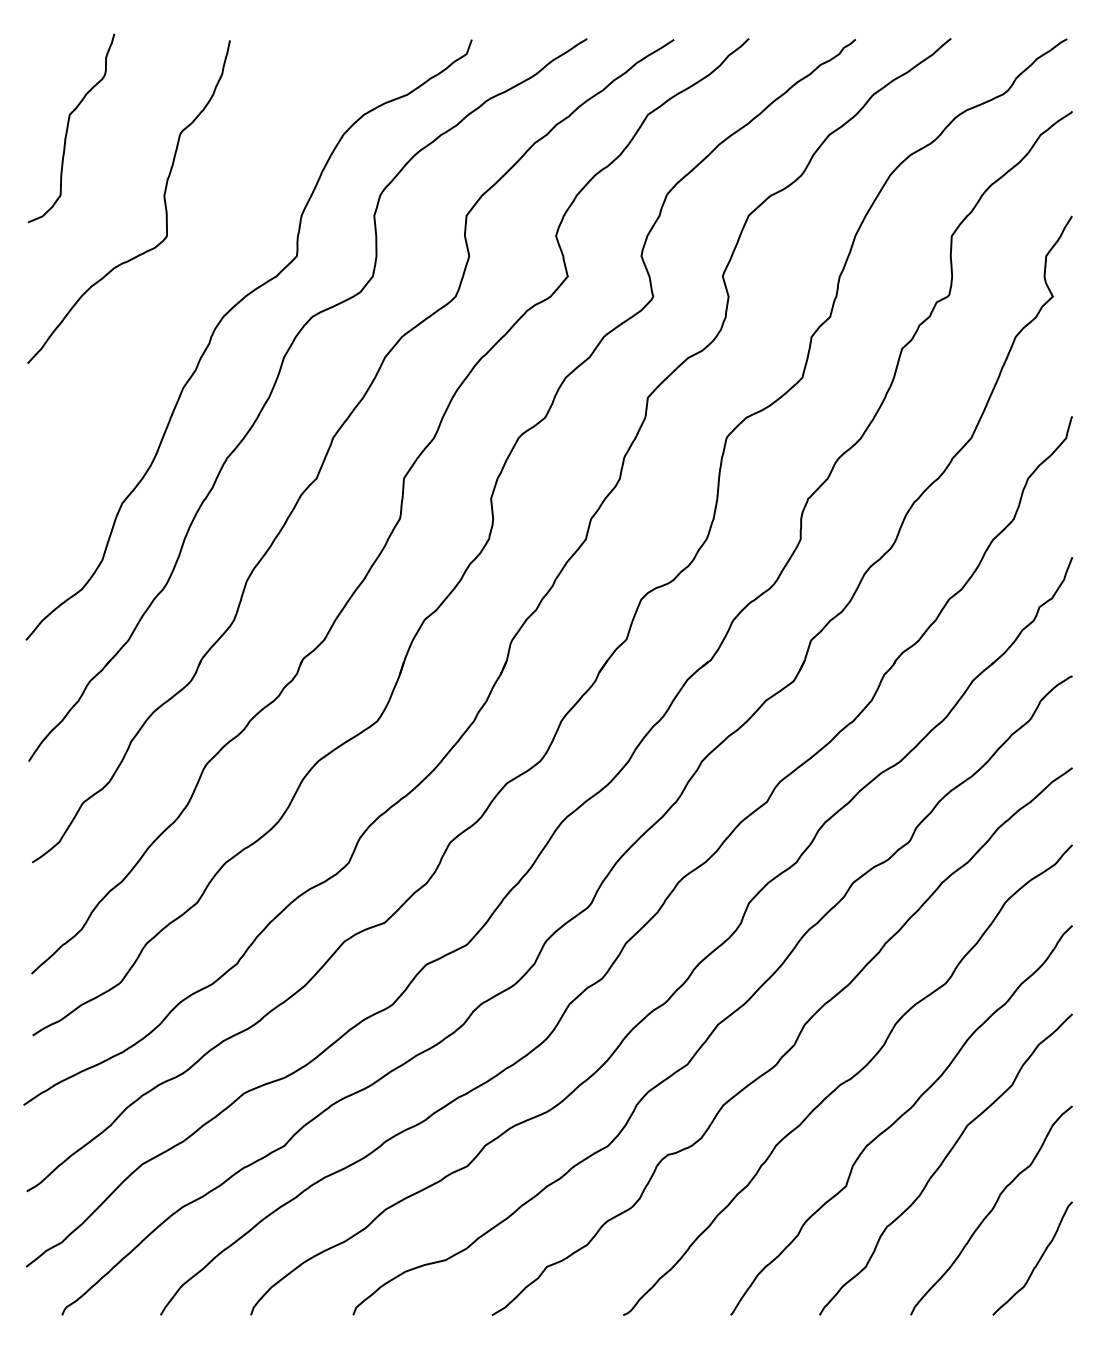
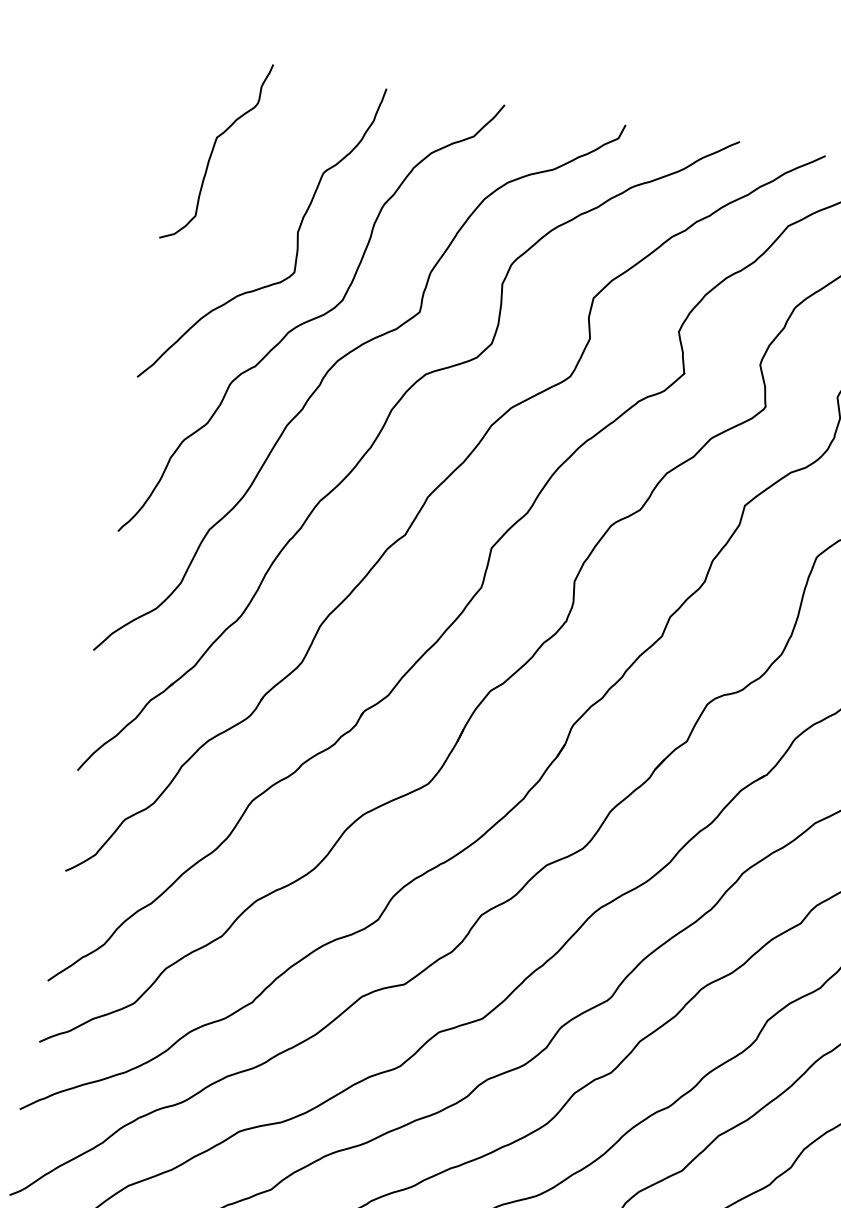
curve: (190, 279) -> (310, 318), added

